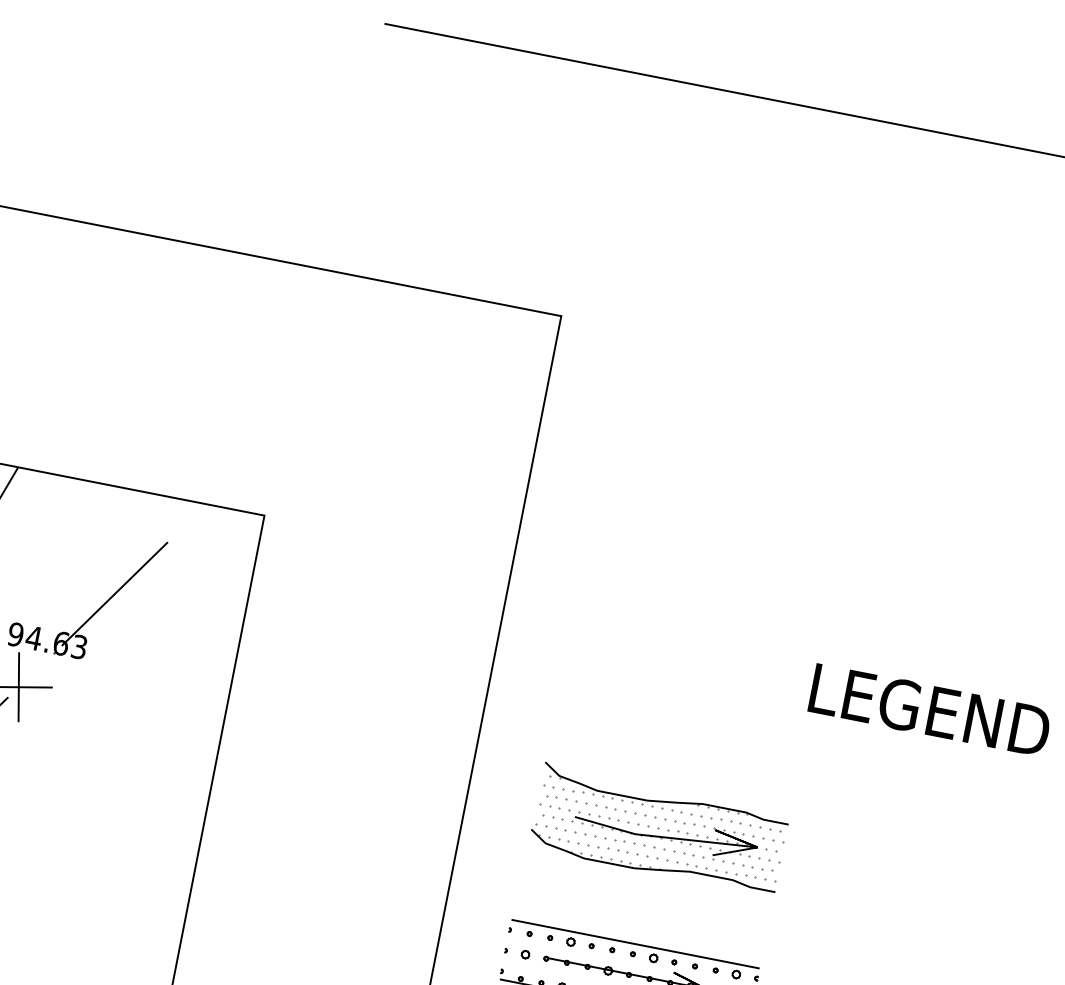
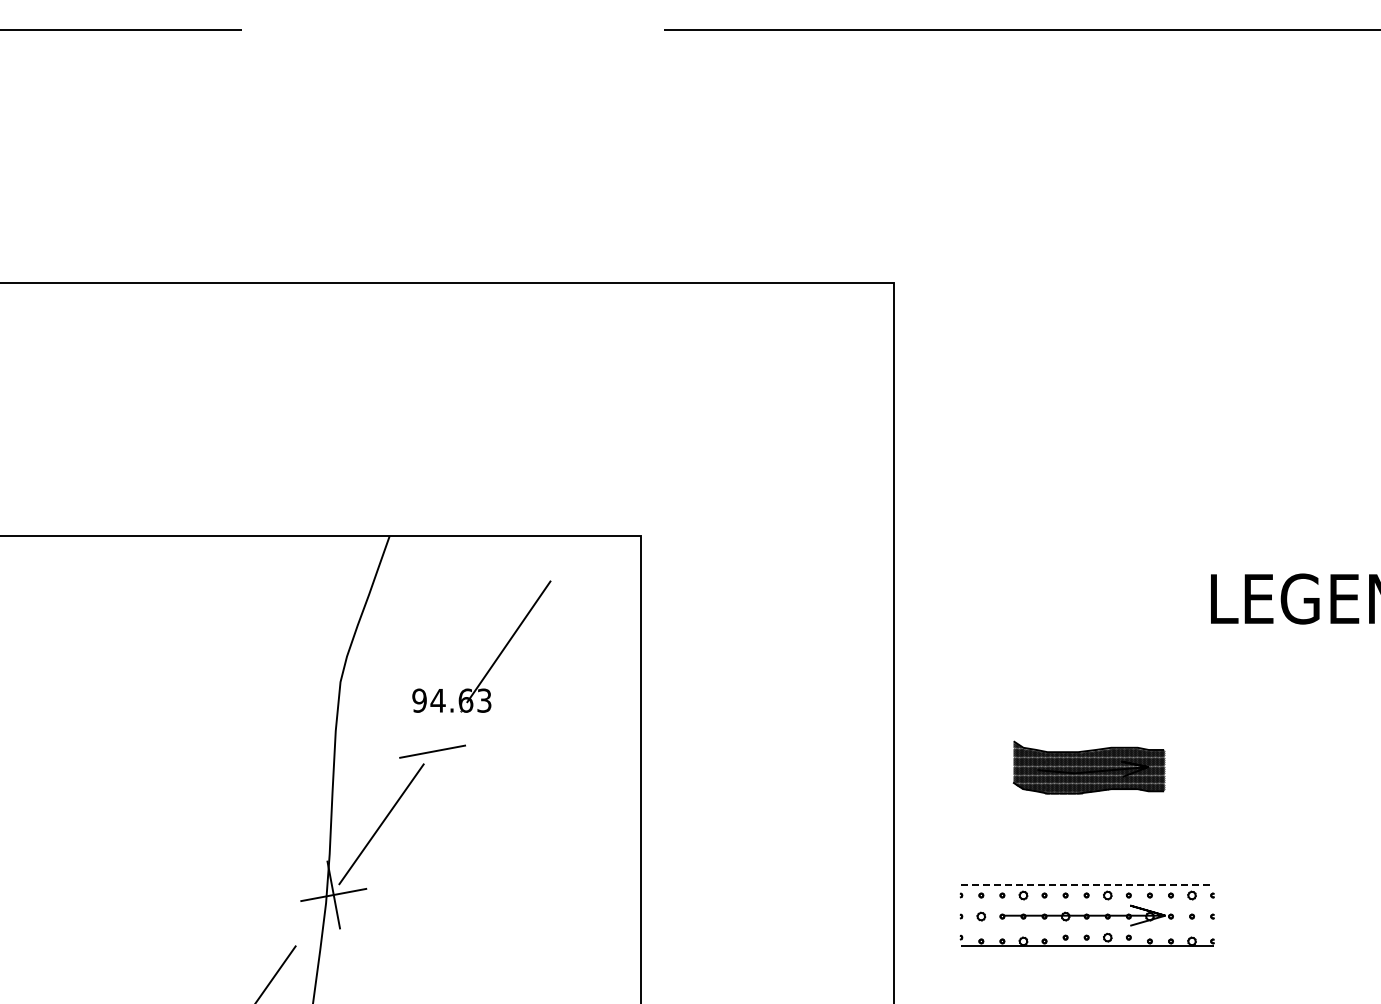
line: (18, 687) -> (432, 751), removed
part: (659, 828) -> (1088, 767), size x0.6
line: (635, 944) -> (1087, 885), solid -> dashed

